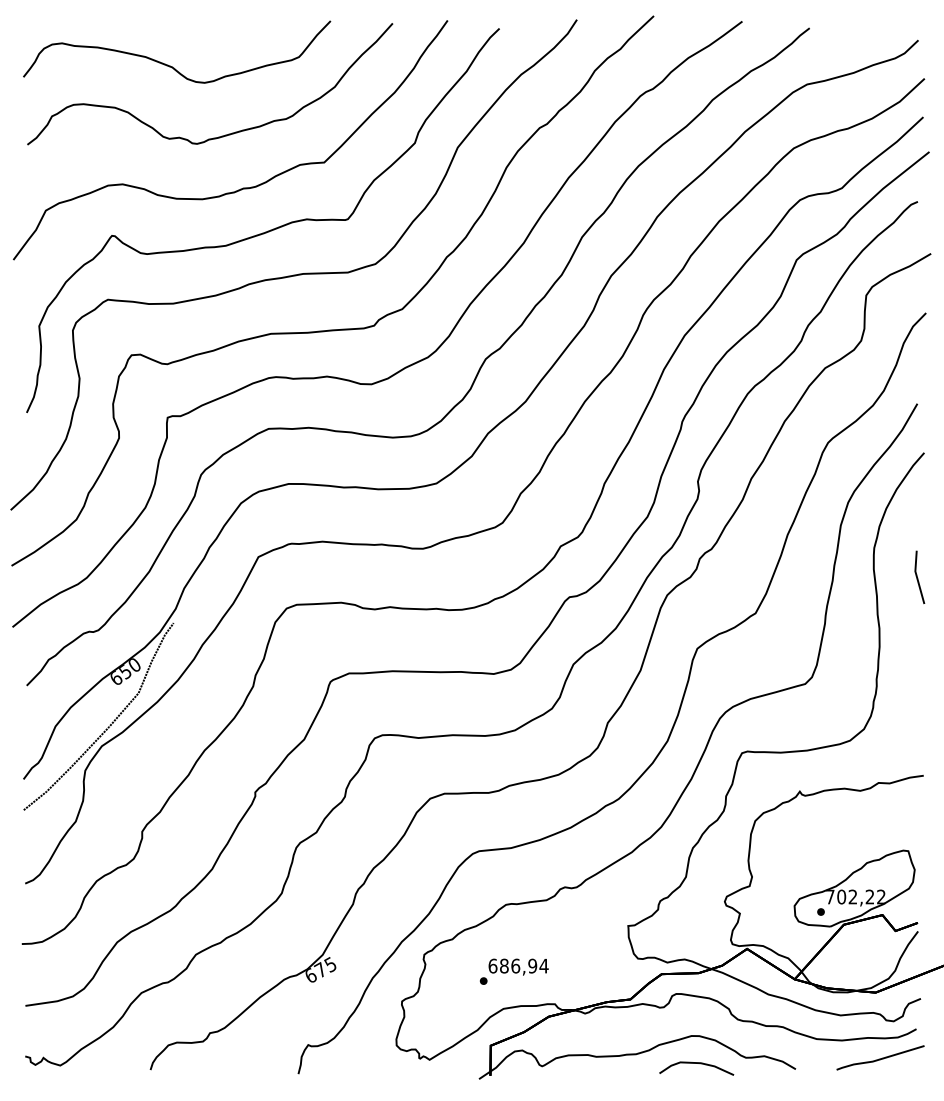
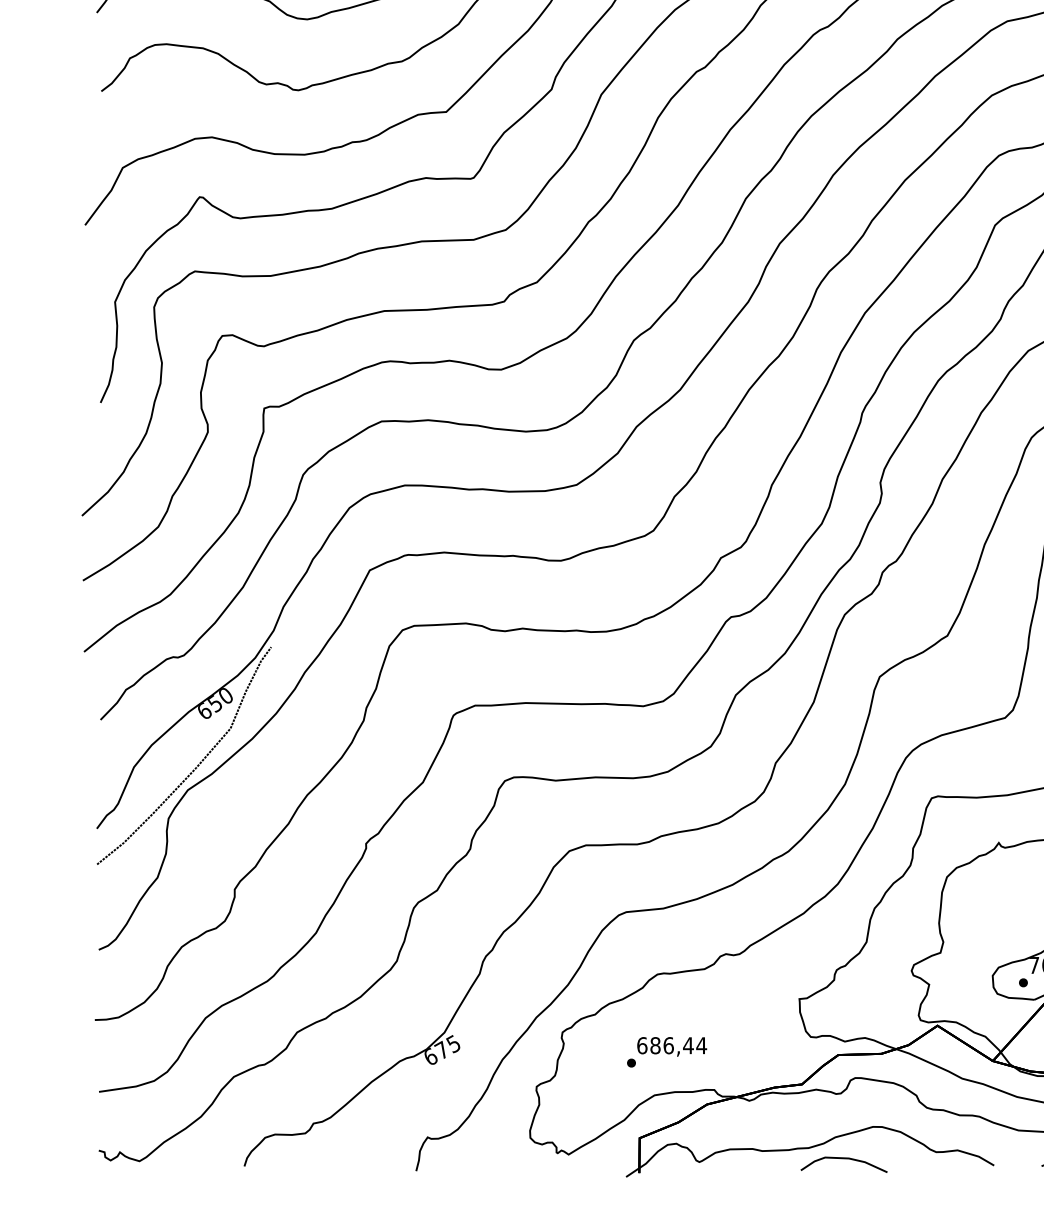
text: (532, 965) -> (688, 1044), 686,94 -> 686,44
curve: (696, 1063) -> (843, 1158), moved

